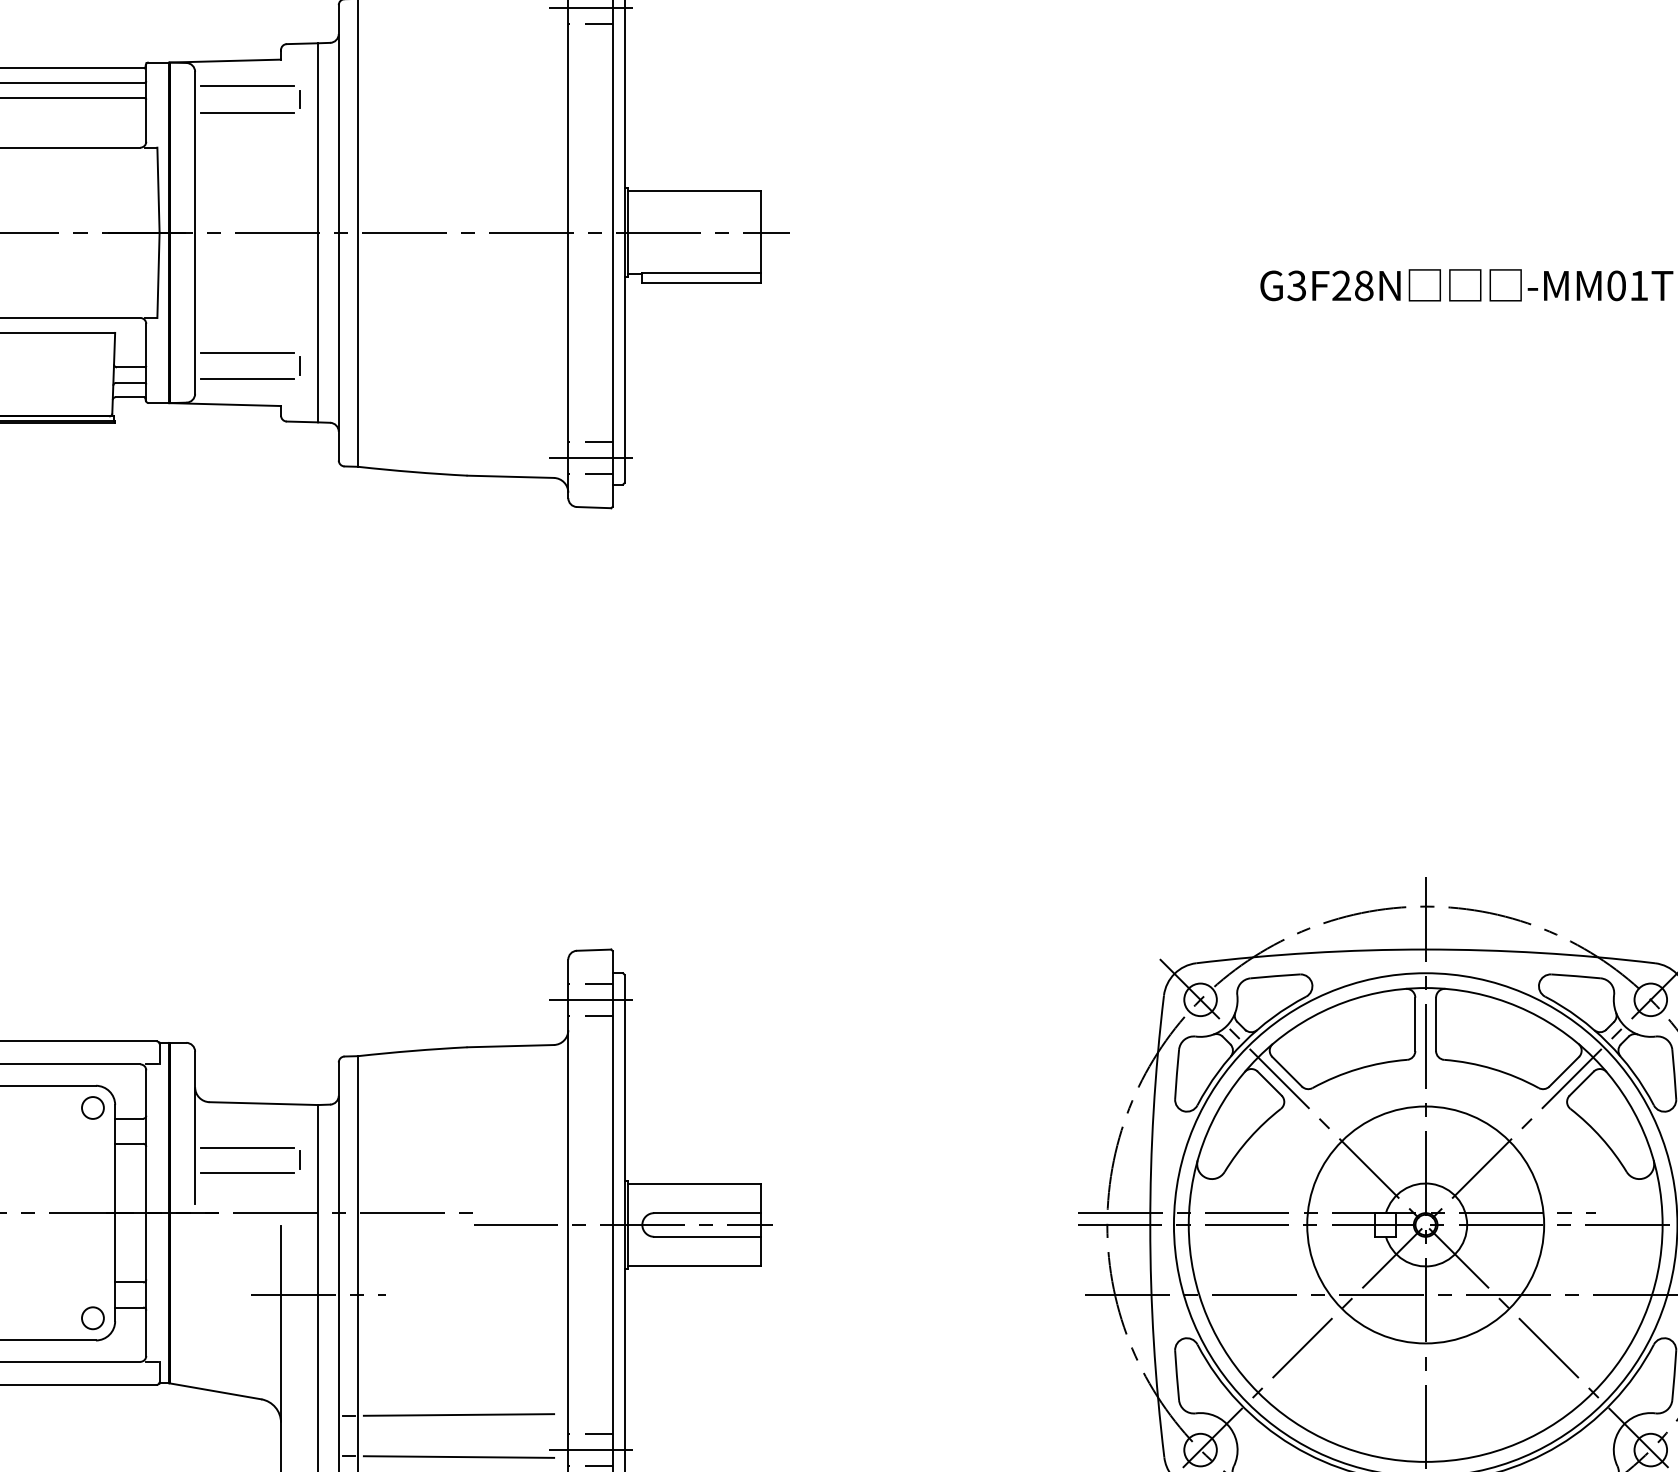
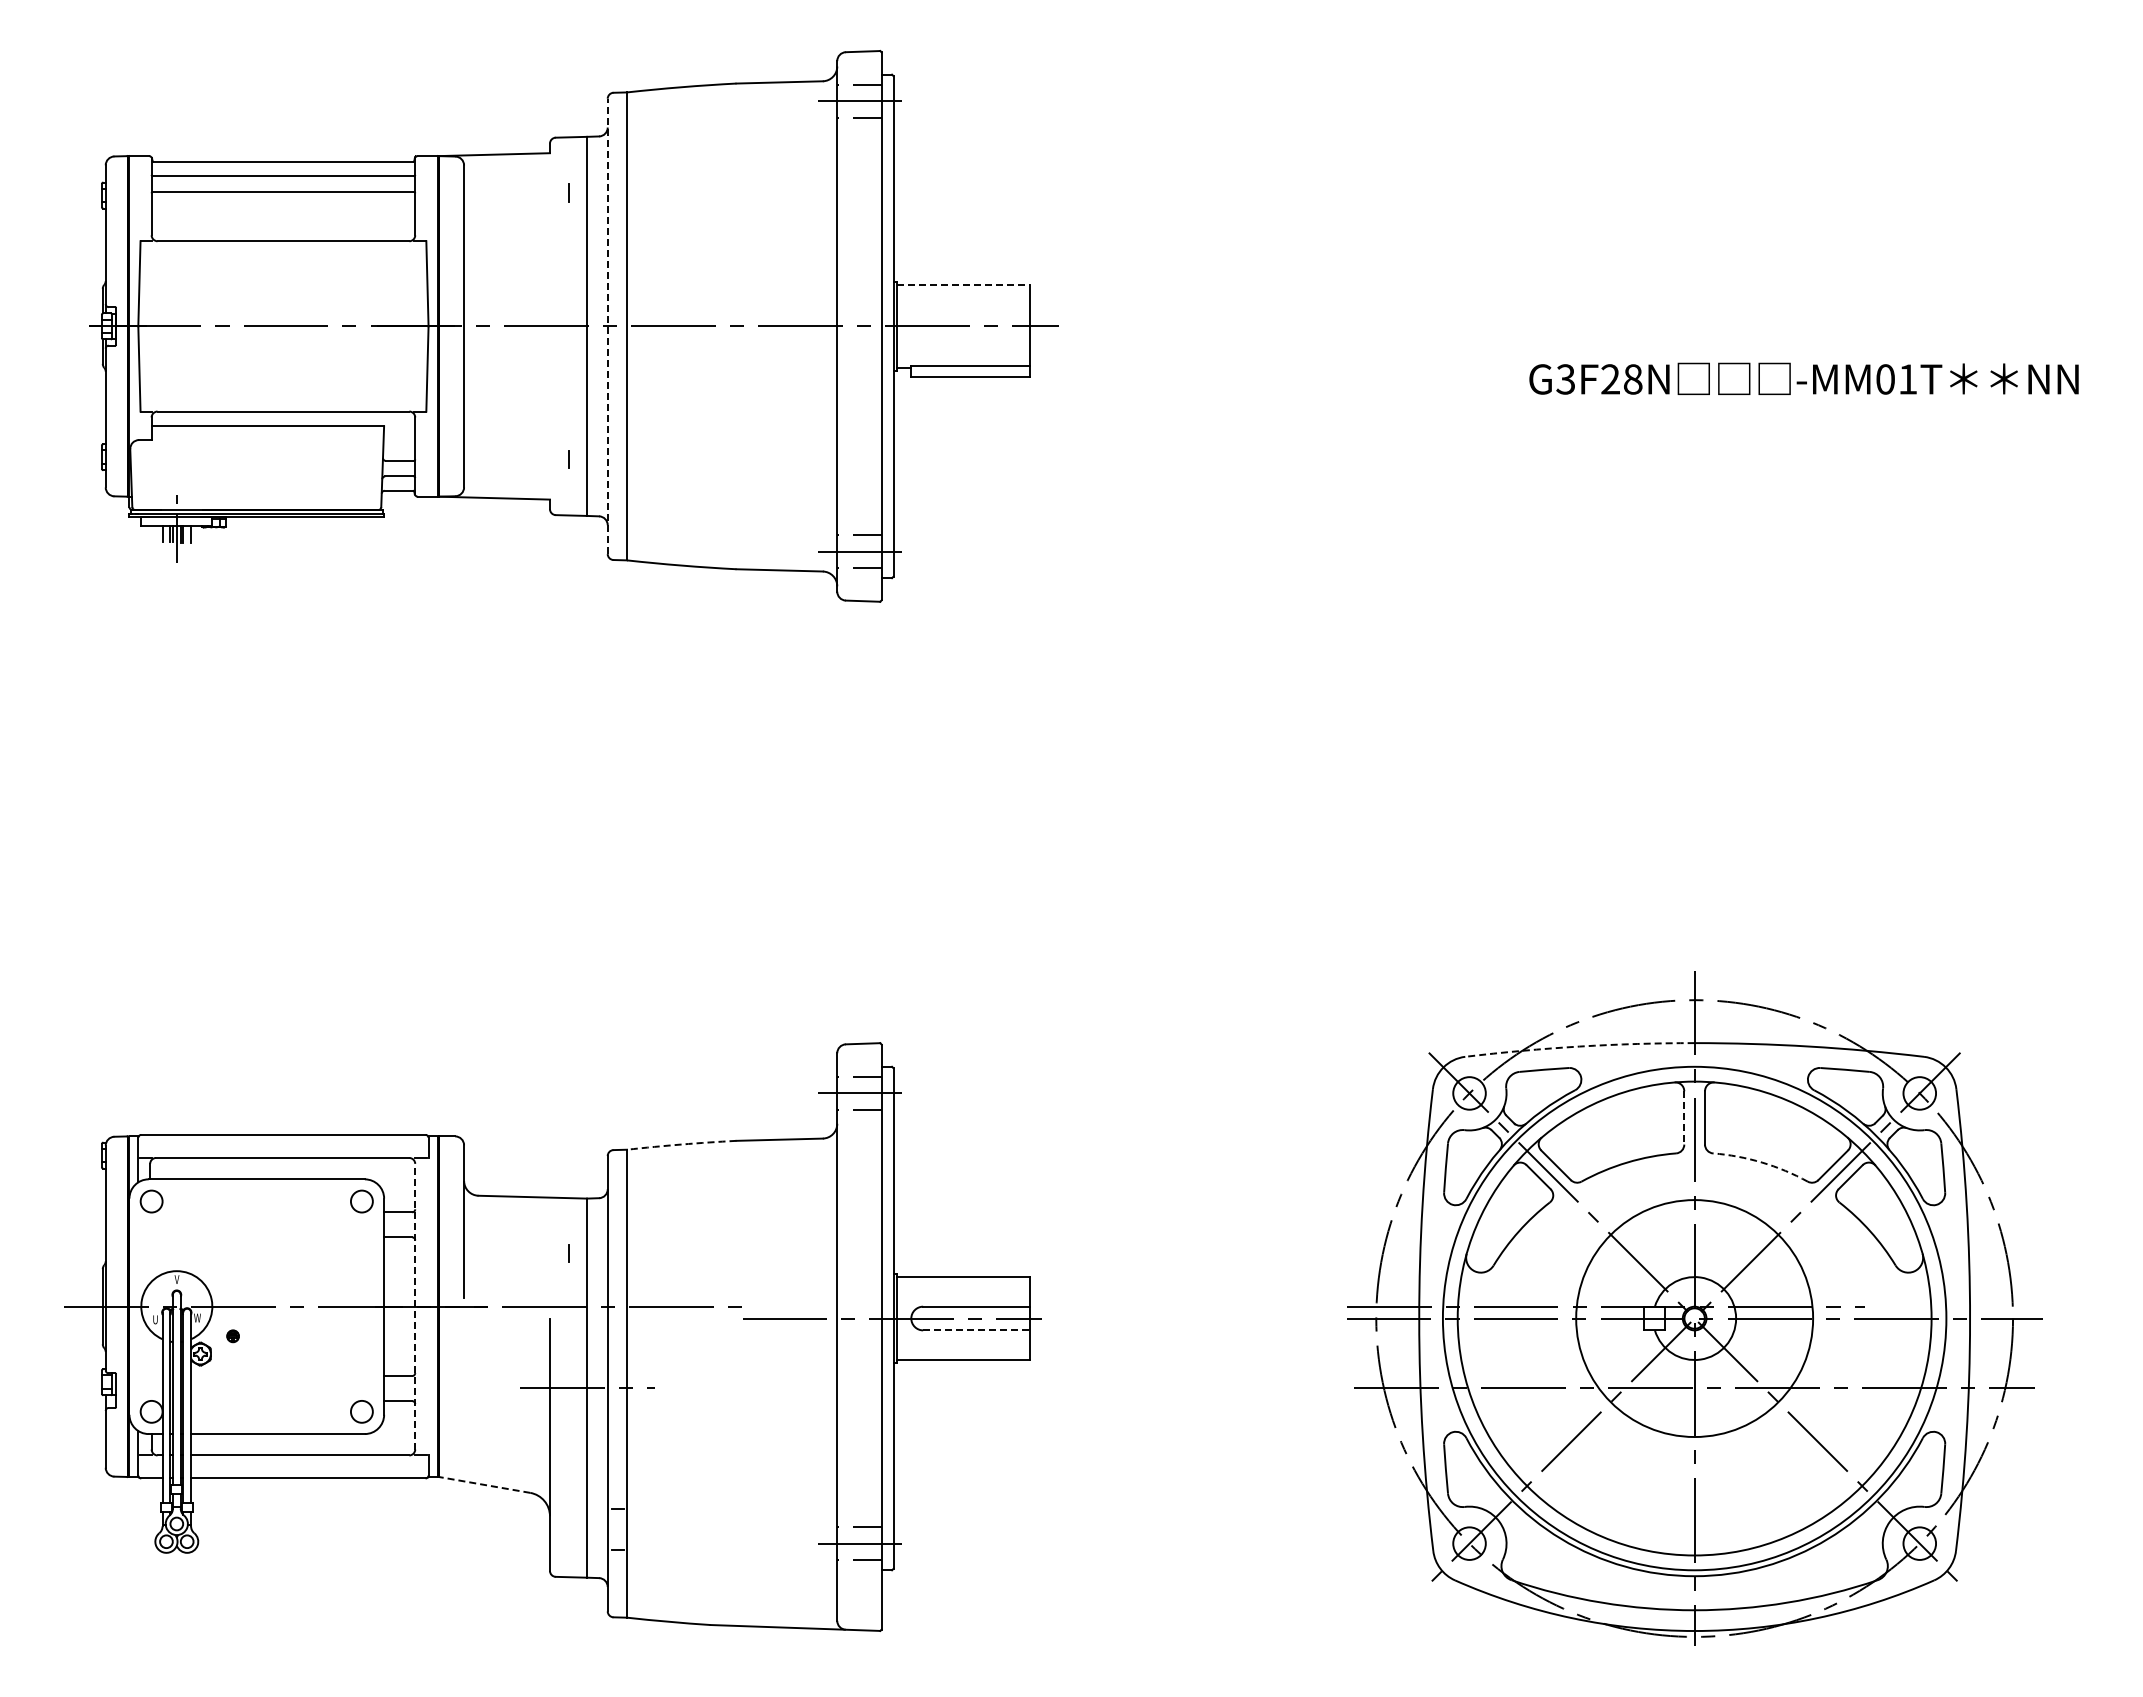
line: (247, 85) -> (516, 179), removed
line: (247, 112) -> (516, 206), removed
line: (694, 190) -> (963, 284), solid -> dashed
line: (338, 232) -> (607, 326), solid -> dashed
line: (247, 352) -> (516, 446), removed
line: (247, 378) -> (516, 472), removed
arc: (1310, 952) -> (1579, 1046), solid -> dashed
line: (1415, 1023) -> (1684, 1117), solid -> dashed
arc: (412, 1050) -> (681, 1144), solid -> dashed
arc: (1493, 1068) -> (1762, 1162), solid -> dashed
line: (247, 1147) -> (516, 1241), removed
line: (247, 1172) -> (516, 1266), removed
line: (146, 1212) -> (415, 1306), solid -> dashed
line: (707, 1236) -> (976, 1330), solid -> dashed
line: (215, 1390) -> (484, 1484), solid -> dashed
line: (458, 1414) -> (727, 1508), removed
line: (458, 1456) -> (727, 1550), removed

